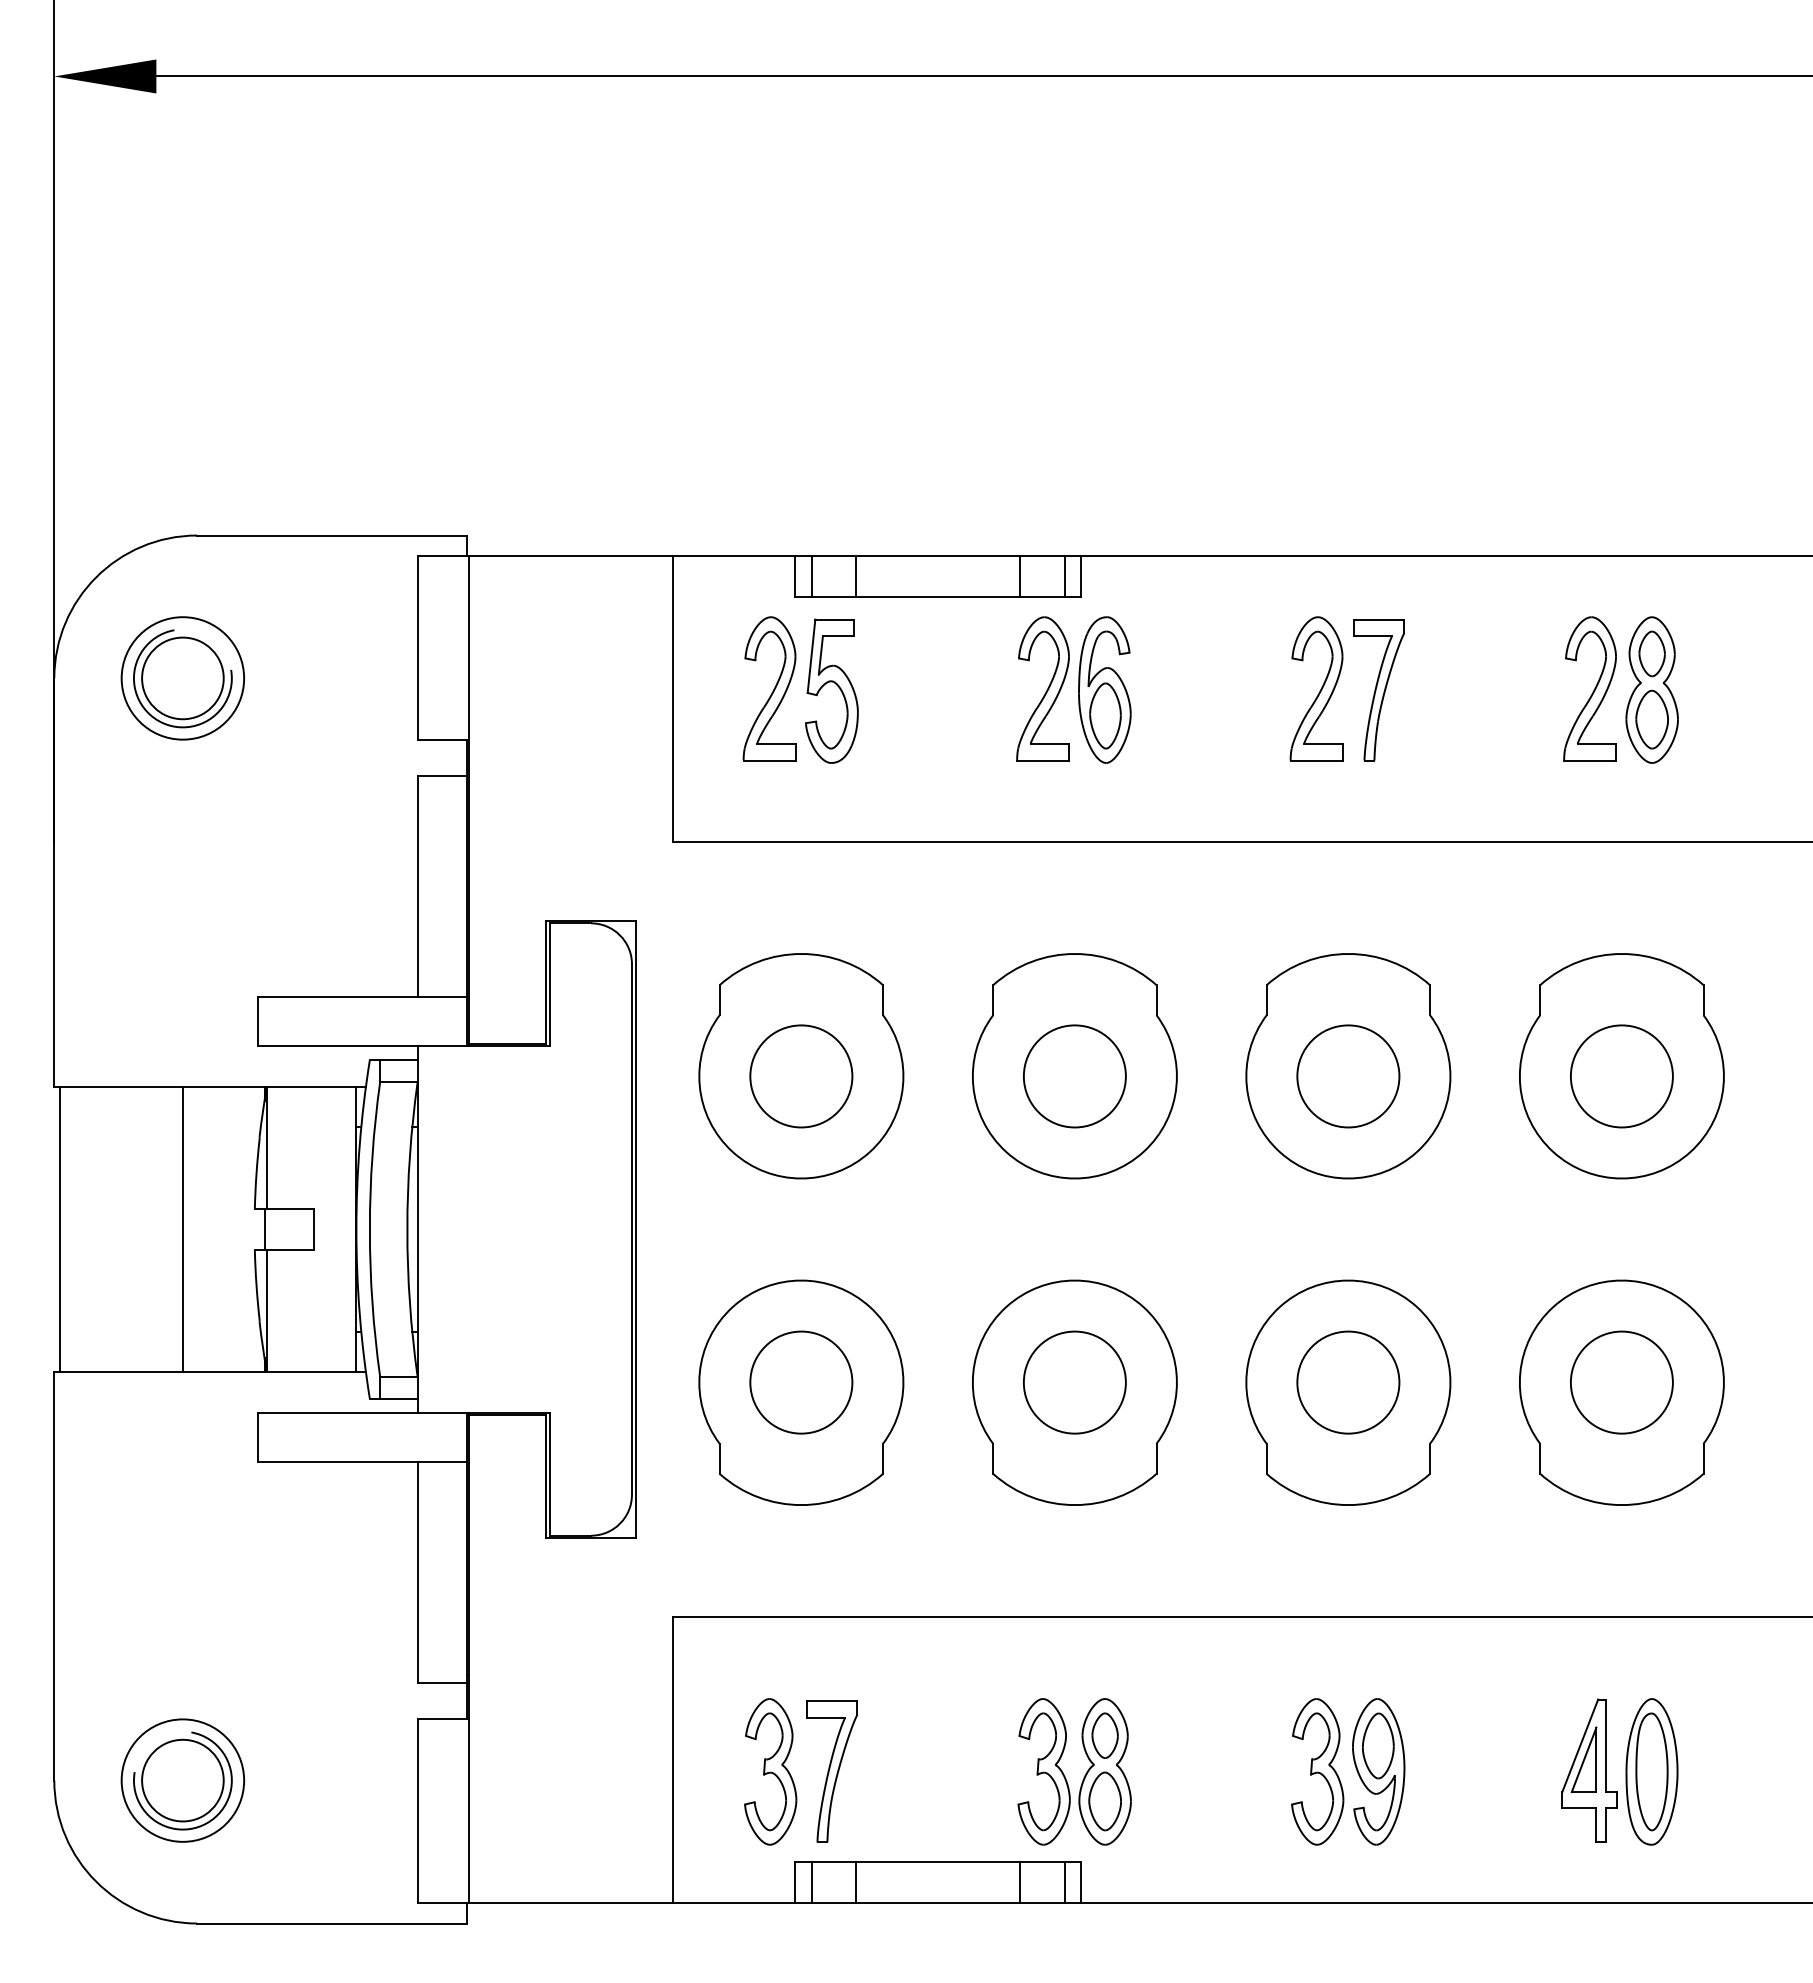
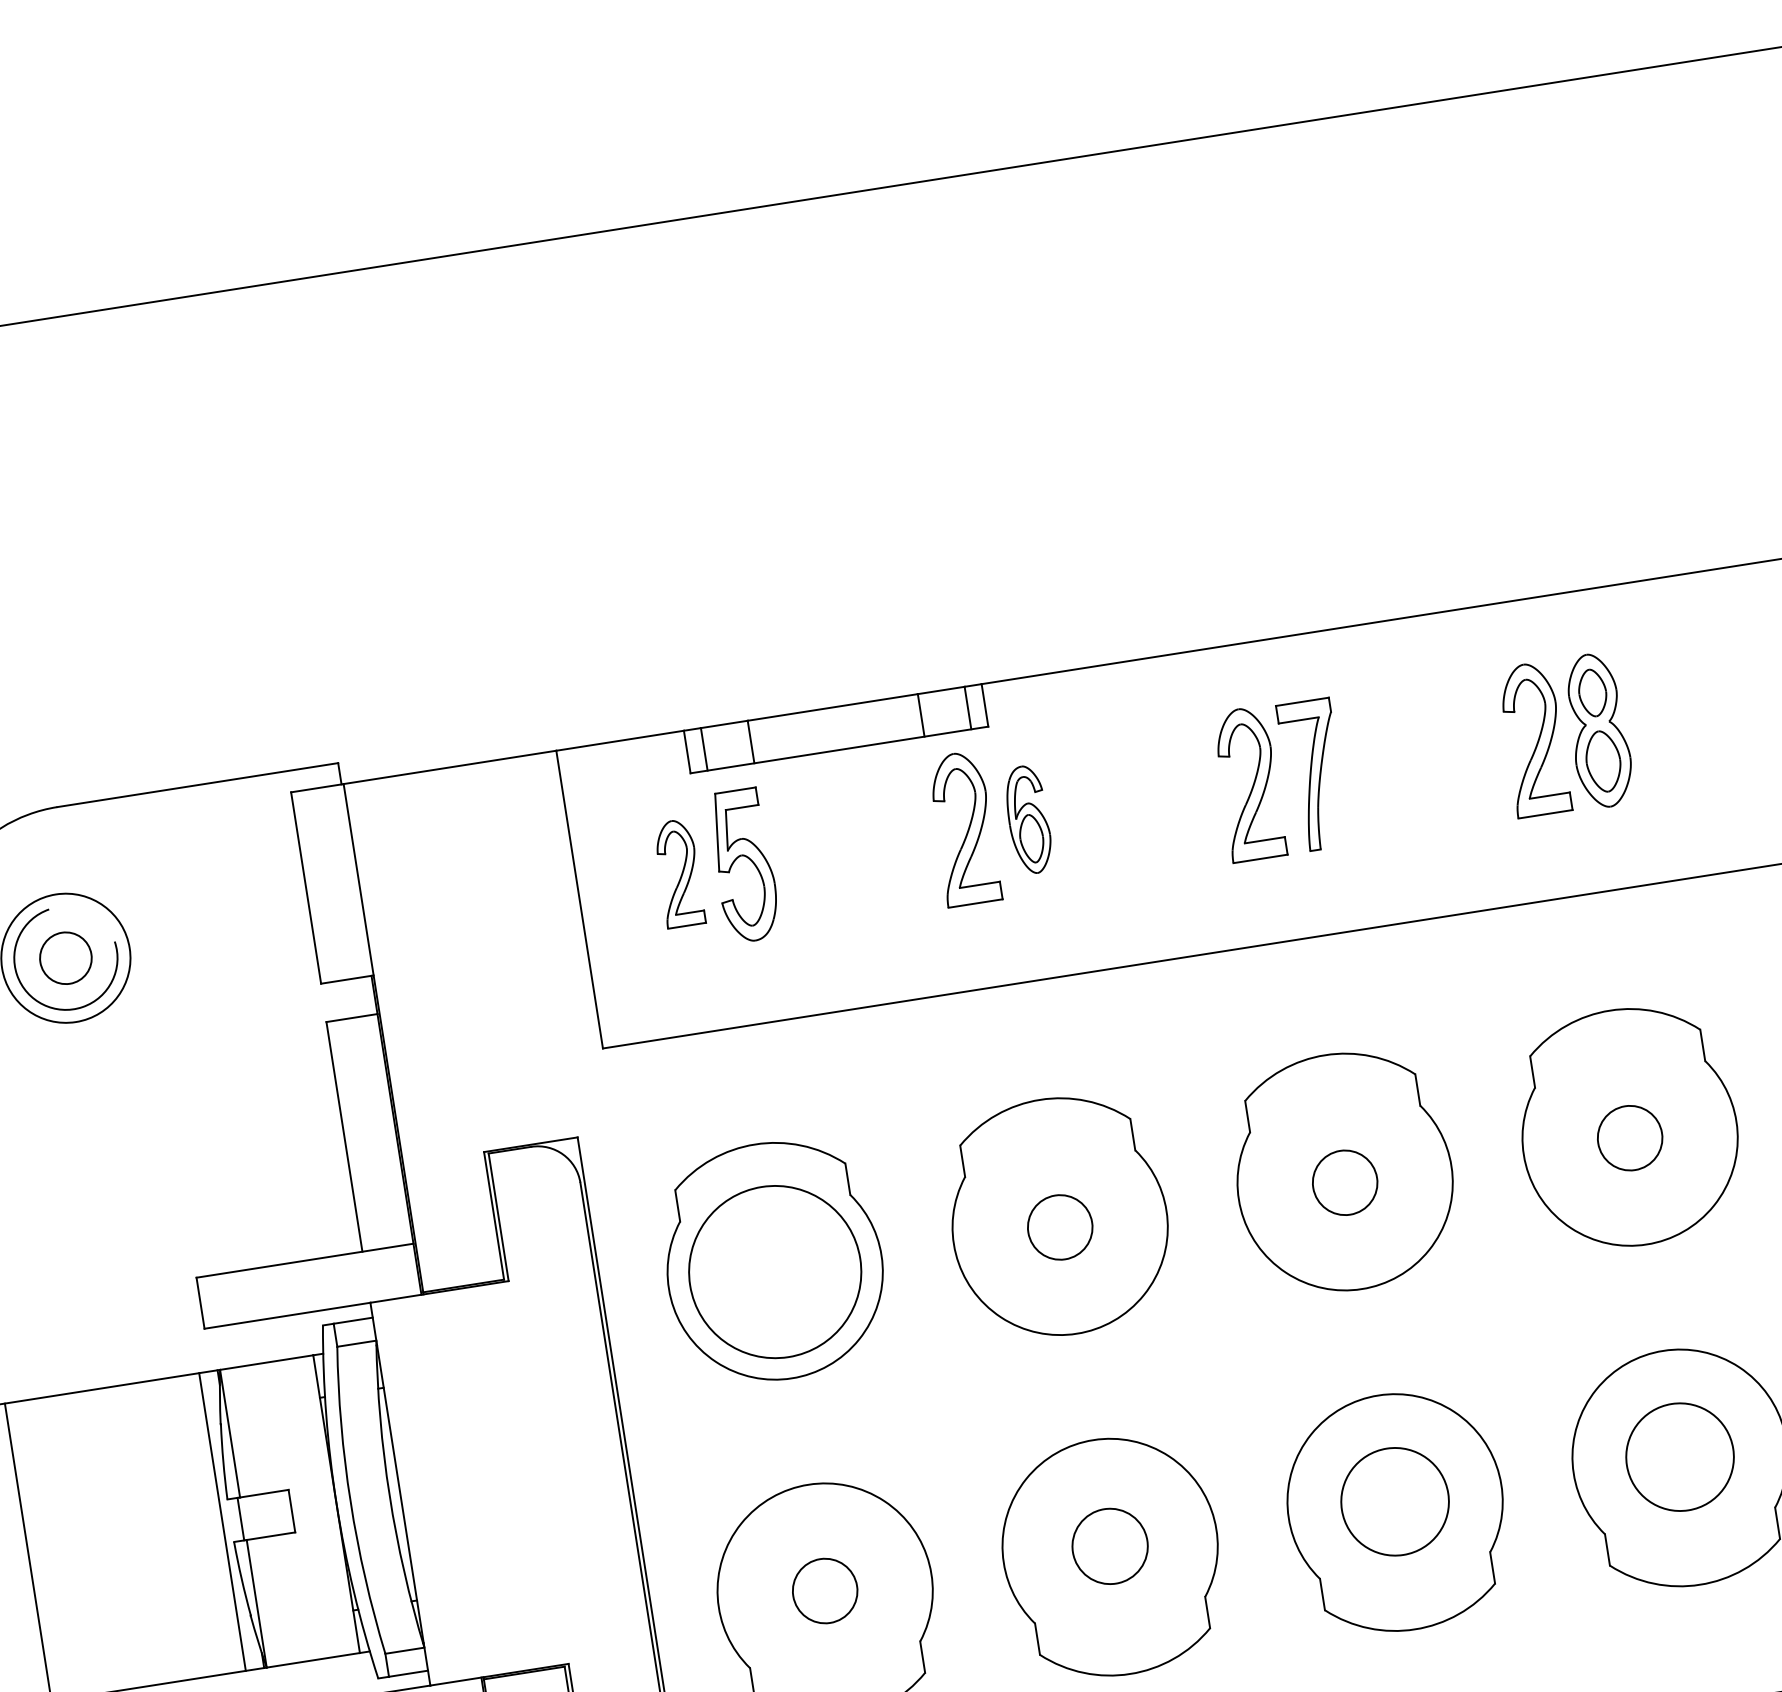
circle: (182, 678) -> (65, 958), size x0.6
part: (769, 688) -> (678, 873), size x0.7
part: (1104, 689) -> (1027, 819), size x0.7
circle: (801, 1076) -> (775, 1272), size x1.6
circle: (1074, 1076) -> (1059, 1227), size x0.6
circle: (1348, 1076) -> (1345, 1182), size x0.6
circle: (1621, 1076) -> (1629, 1138), size x0.6
line: (182, 1229) -> (222, 1522), moved
circle: (801, 1382) -> (825, 1590), size x0.6
circle: (1074, 1382) -> (1109, 1546), size x0.7

